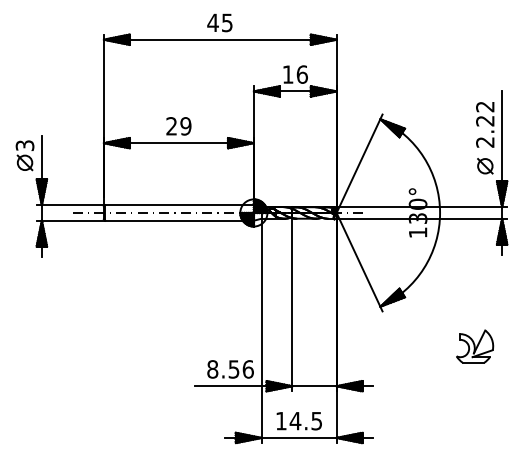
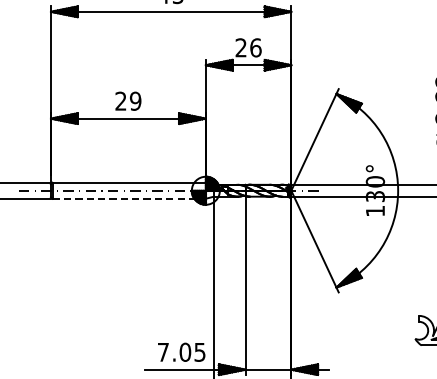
text: (287, 74) -> (240, 47), 16 -> 26
line: (180, 220) -> (130, 198), solid -> dashed
text: (230, 369) -> (181, 352), 8.56 -> 7.05

